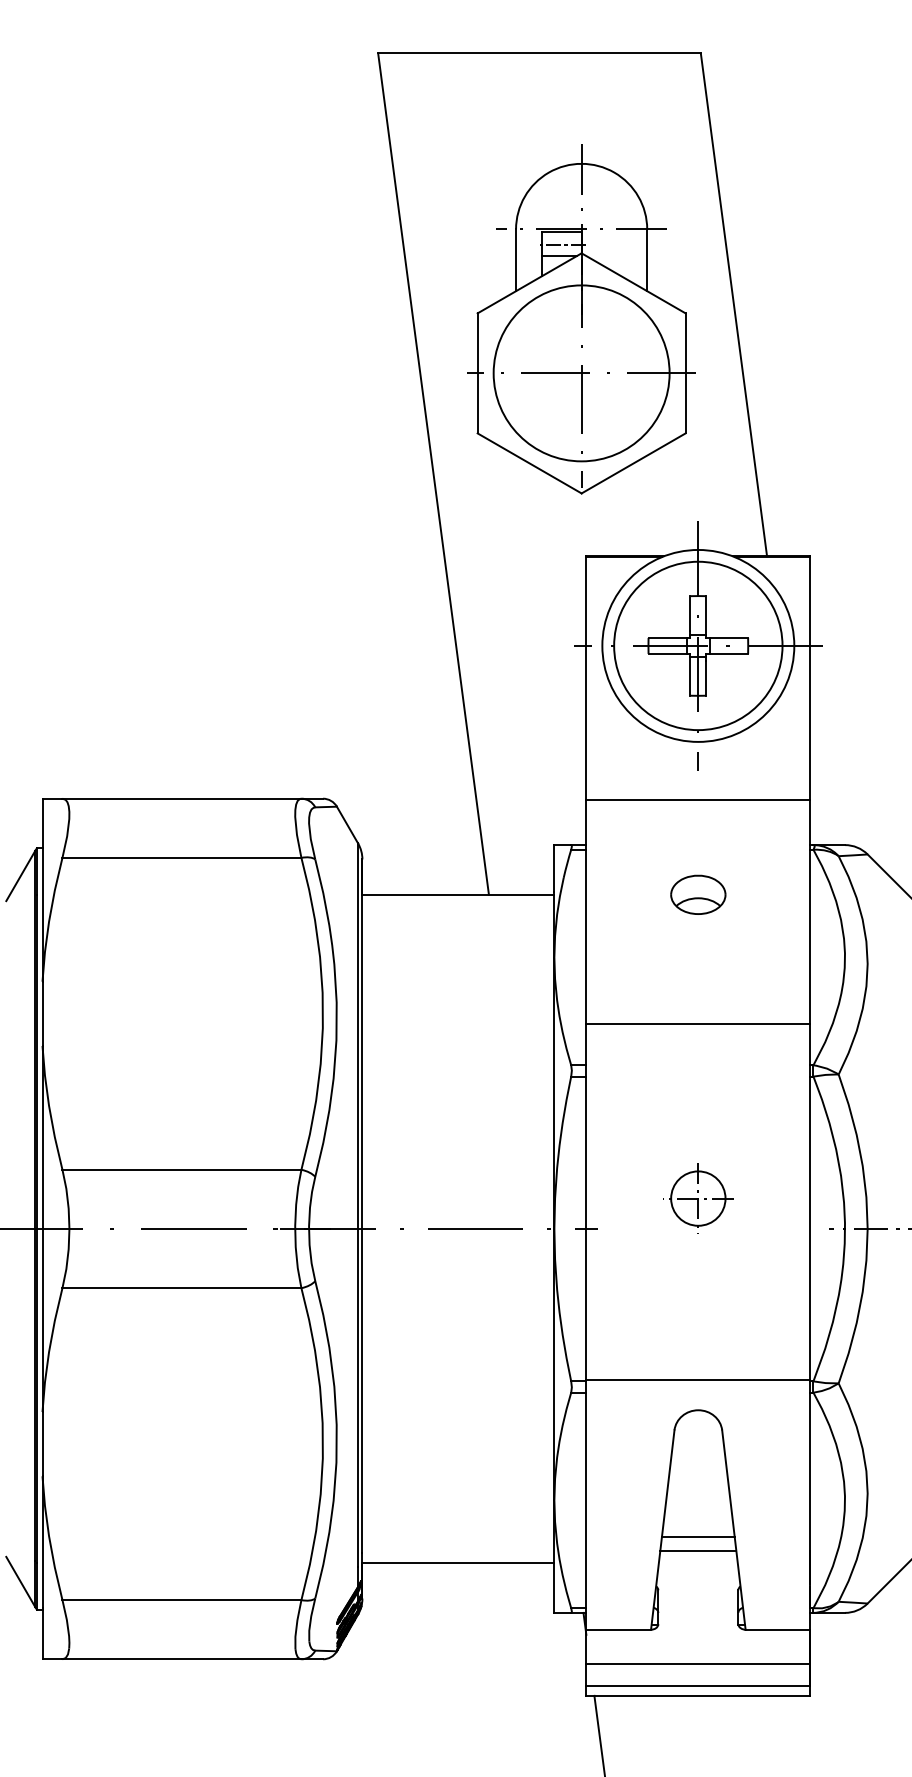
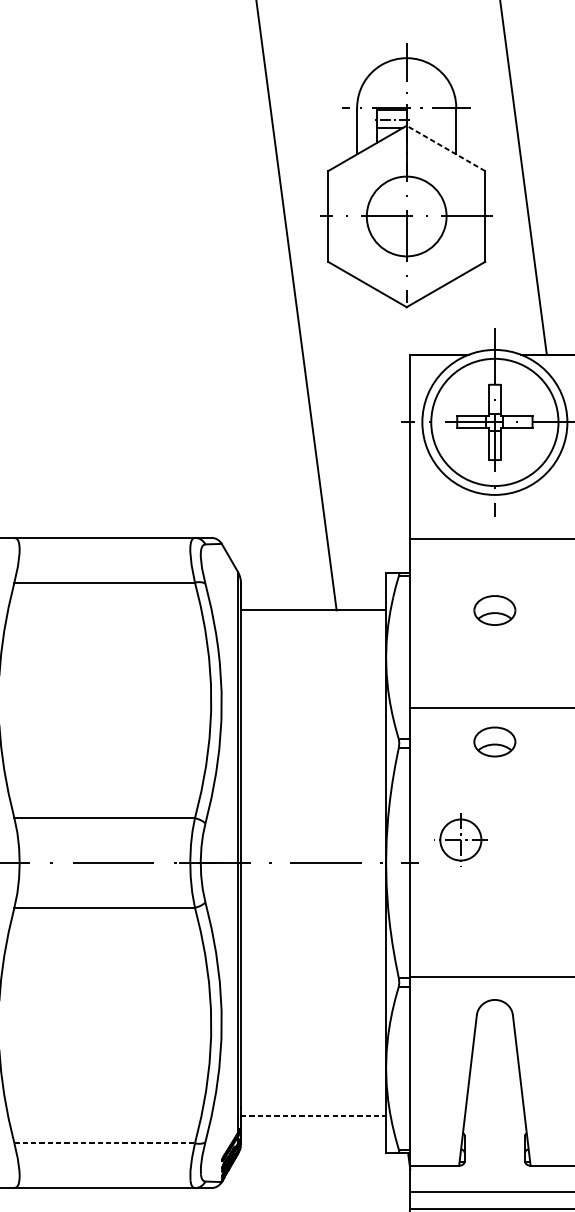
line: (633, 283) -> (445, 148), solid -> dashed
circle: (581, 373) -> (406, 216), size x0.6
part: (698, 1068) -> (495, 741), added
part: (698, 1198) -> (461, 839), moved
line: (697, 1536) -> (494, 1095), removed
line: (698, 1550) -> (495, 1105), removed
line: (458, 1563) -> (313, 1115), solid -> dashed
line: (182, 1600) -> (105, 1143), solid -> dashed

